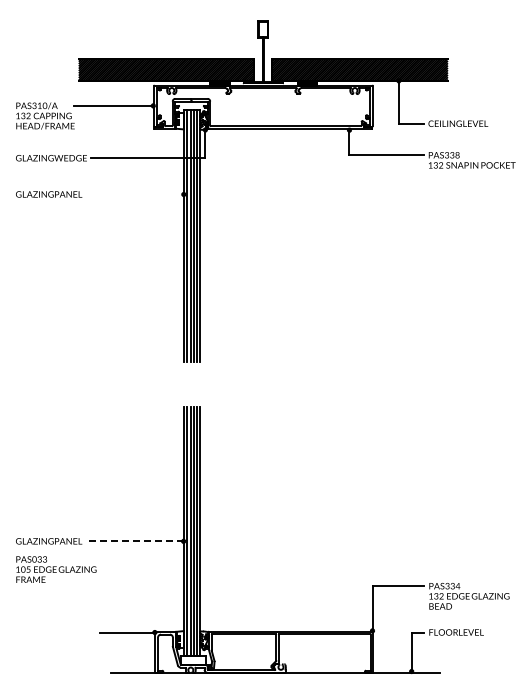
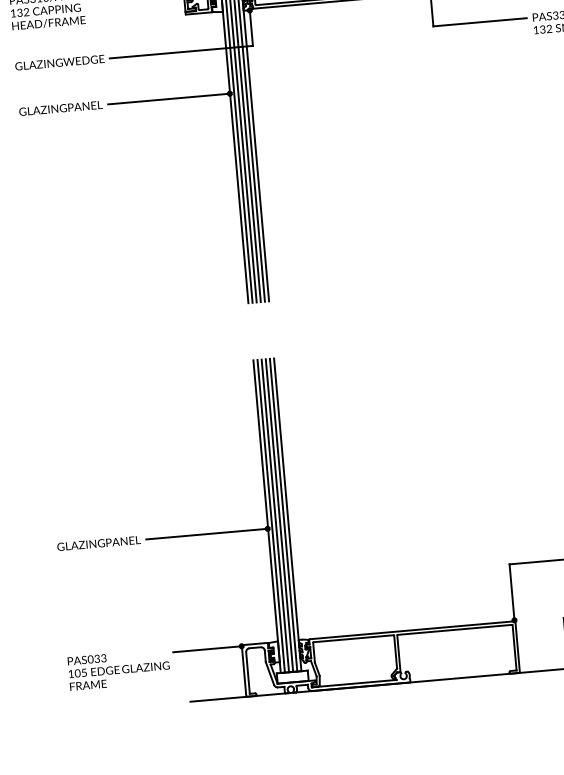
line: (134, 194) -> (168, 99), added
line: (134, 541) -> (206, 534), dashed -> solid
text: (56, 569) -> (119, 669), moved

